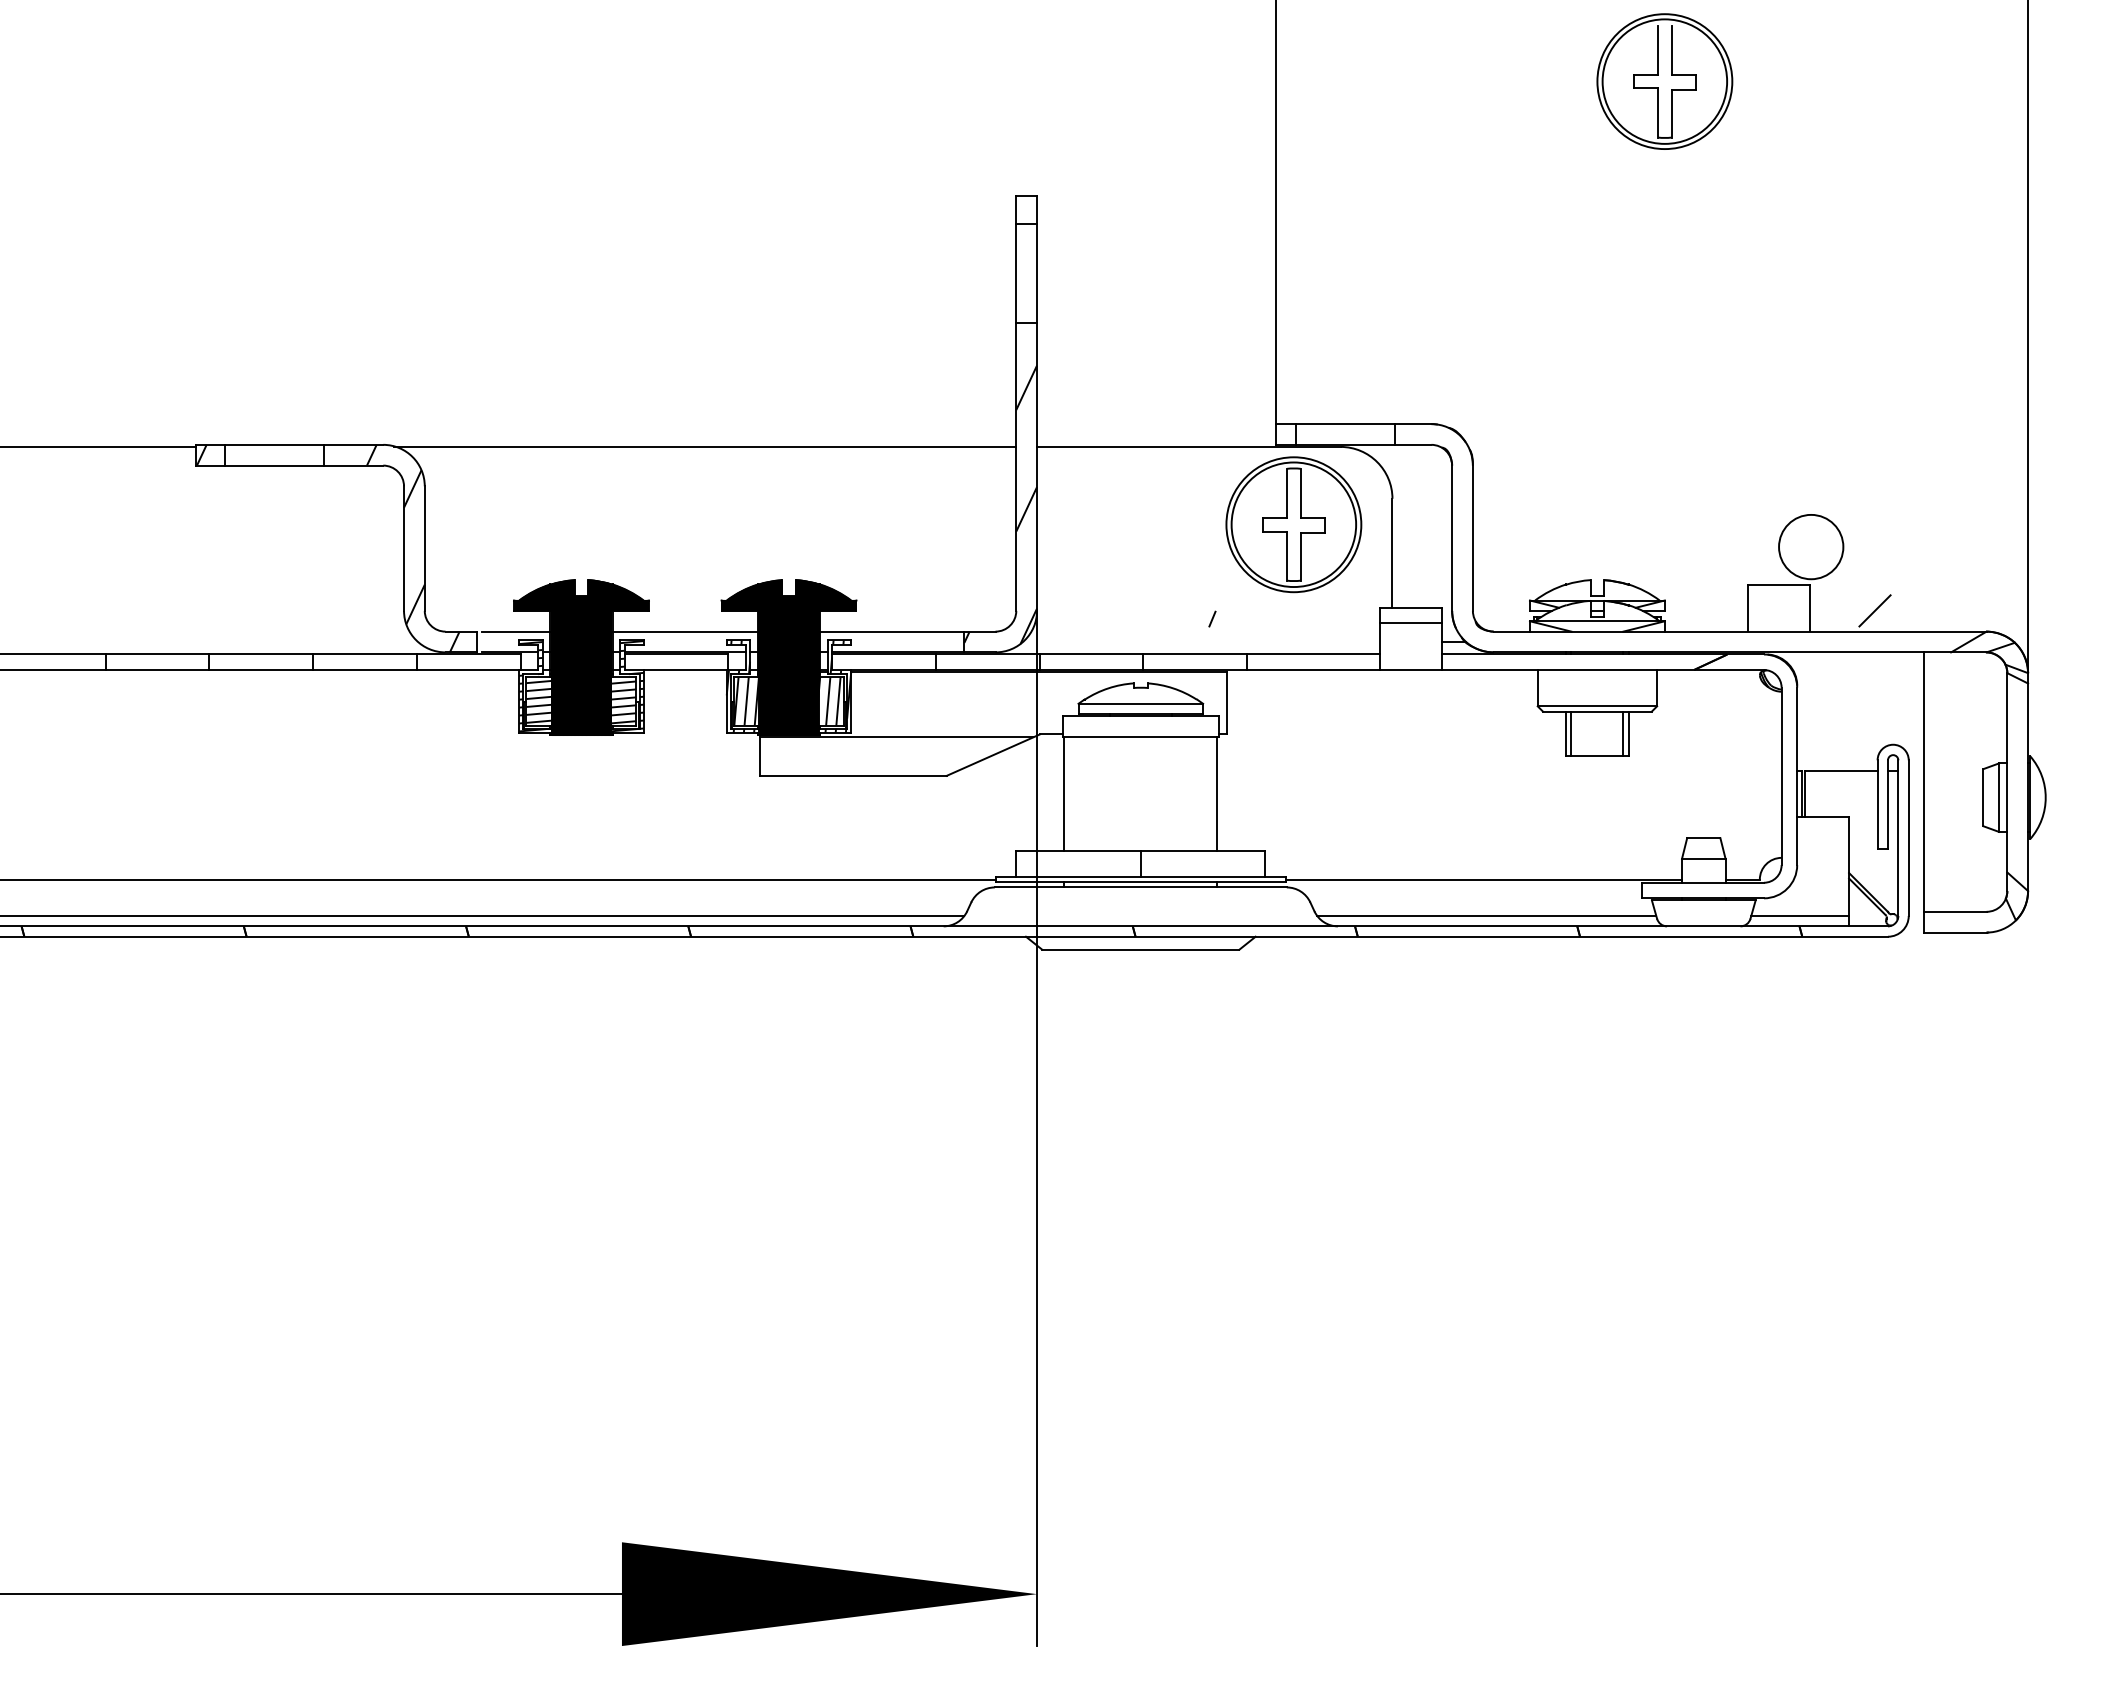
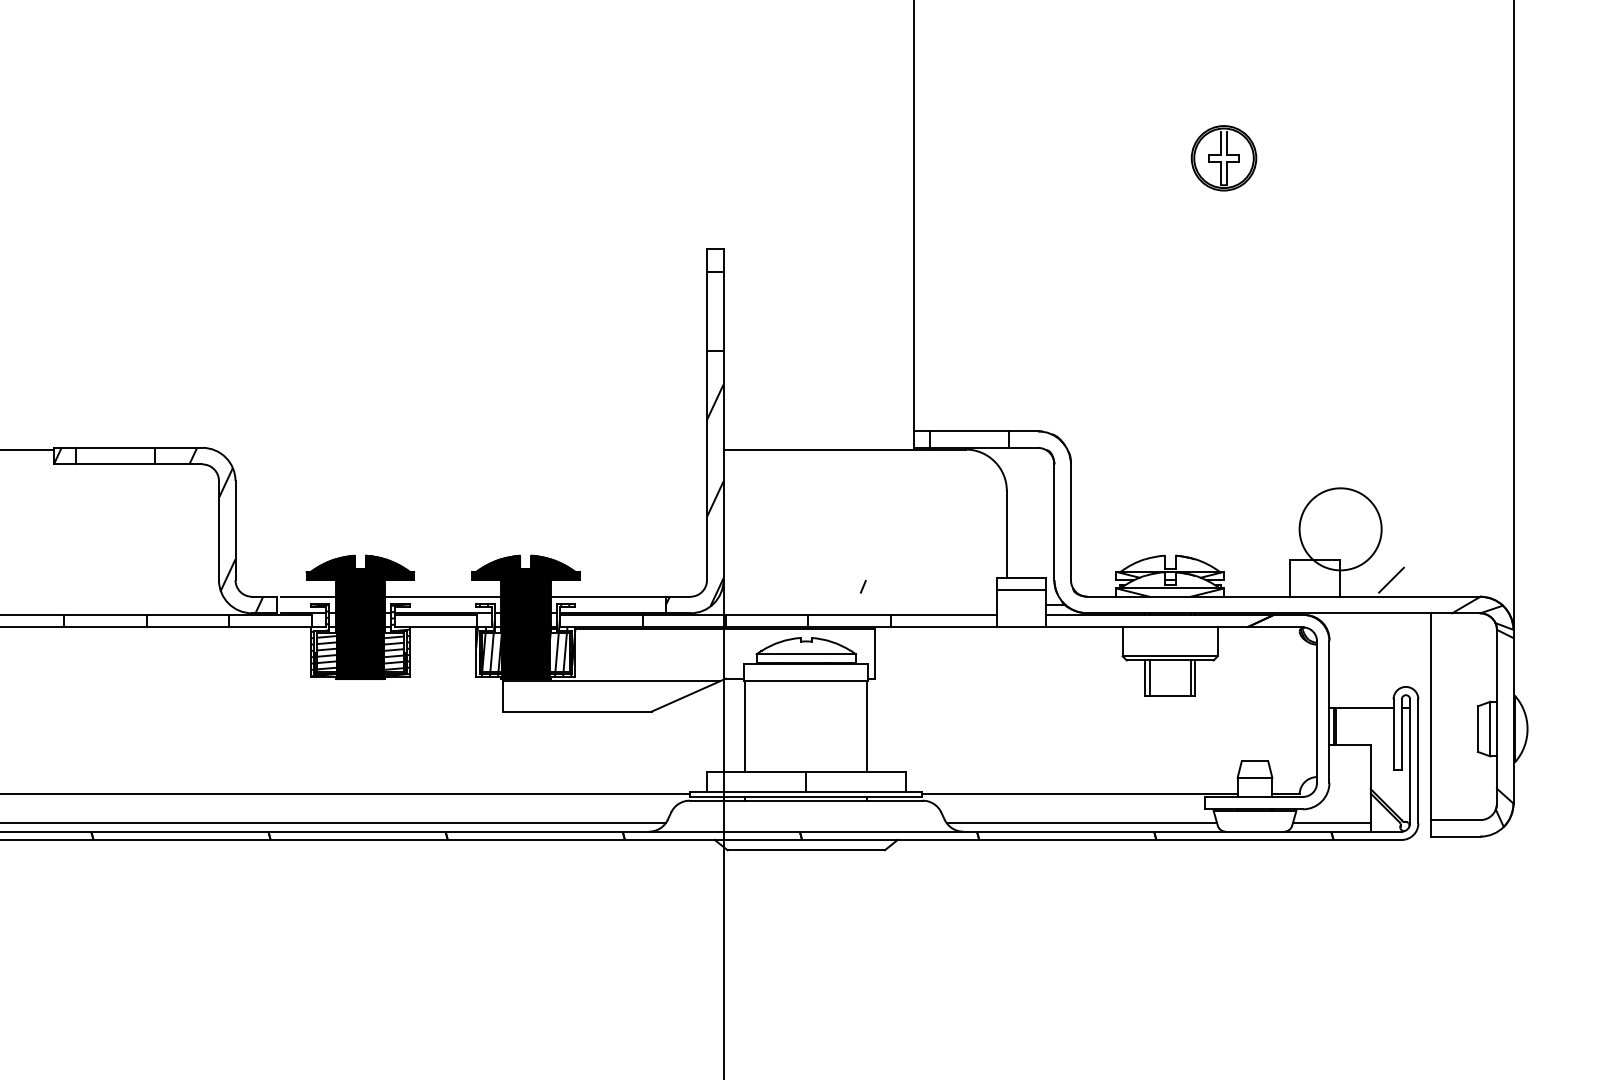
part: (1664, 81) -> (1223, 158), size x0.6
line: (704, 446) -> (458, 449), removed
part: (1293, 524) -> (927, 511), removed
circle: (1811, 546) -> (1340, 528), size x1.6

